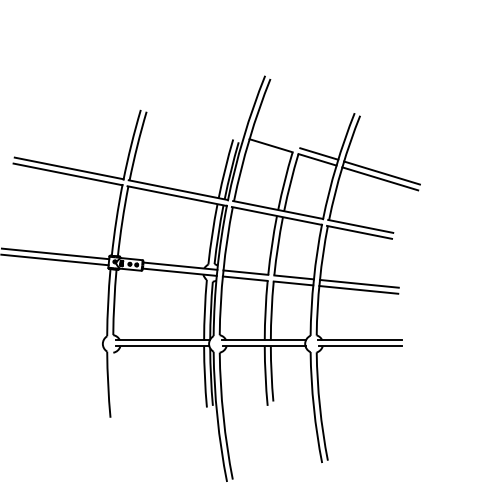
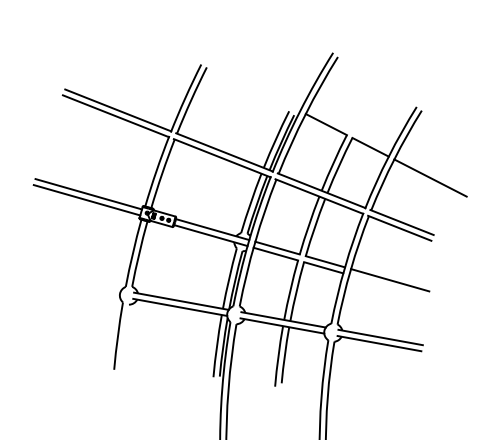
line: (319, 153) -> (373, 141), removed
line: (381, 172) -> (432, 171), removed
line: (358, 289) -> (388, 285), removed

